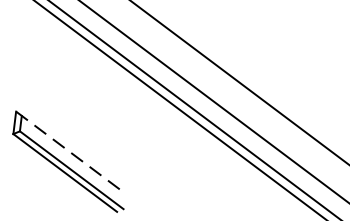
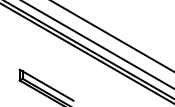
line: (69, 151) -> (47, 85), dashed -> solid

